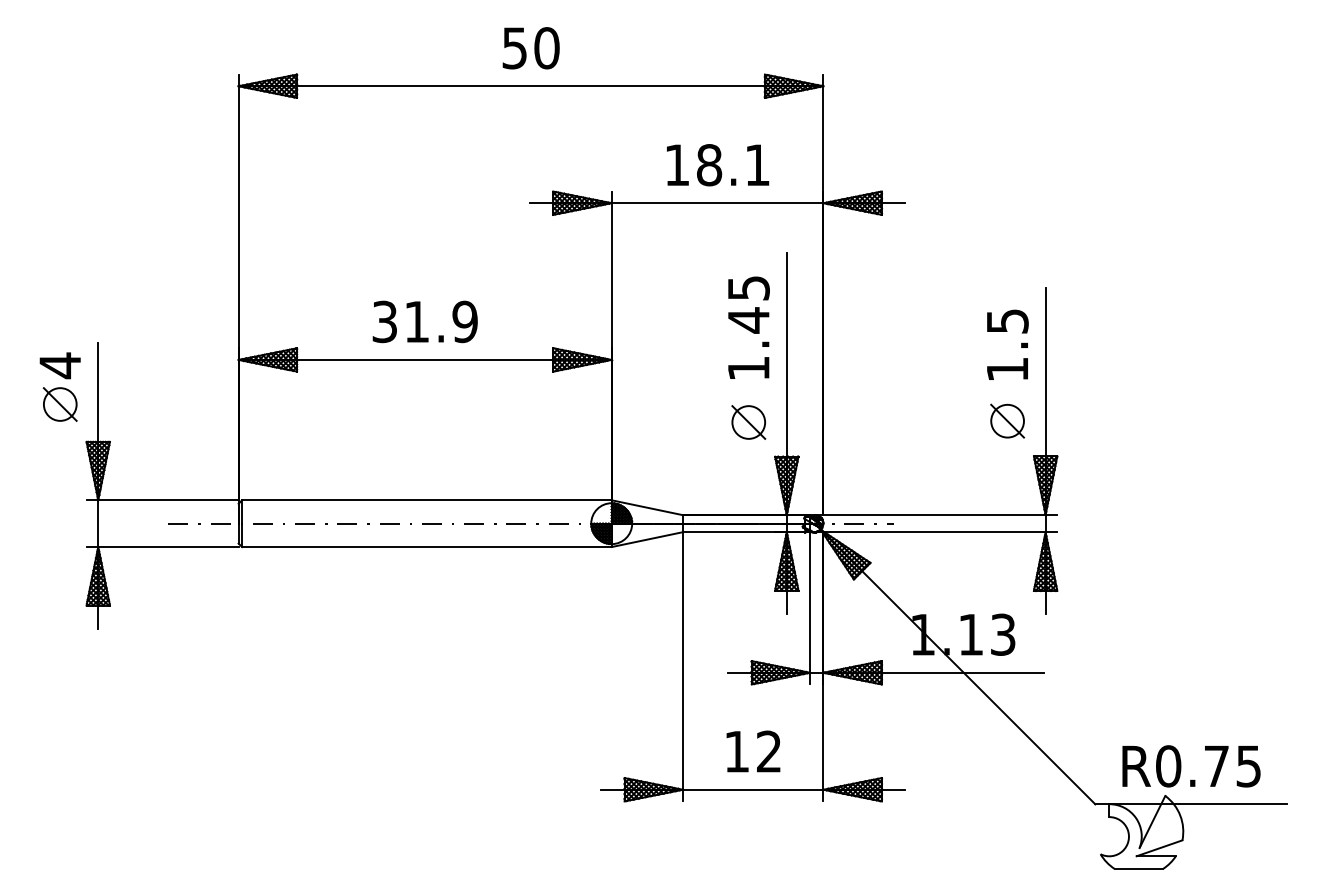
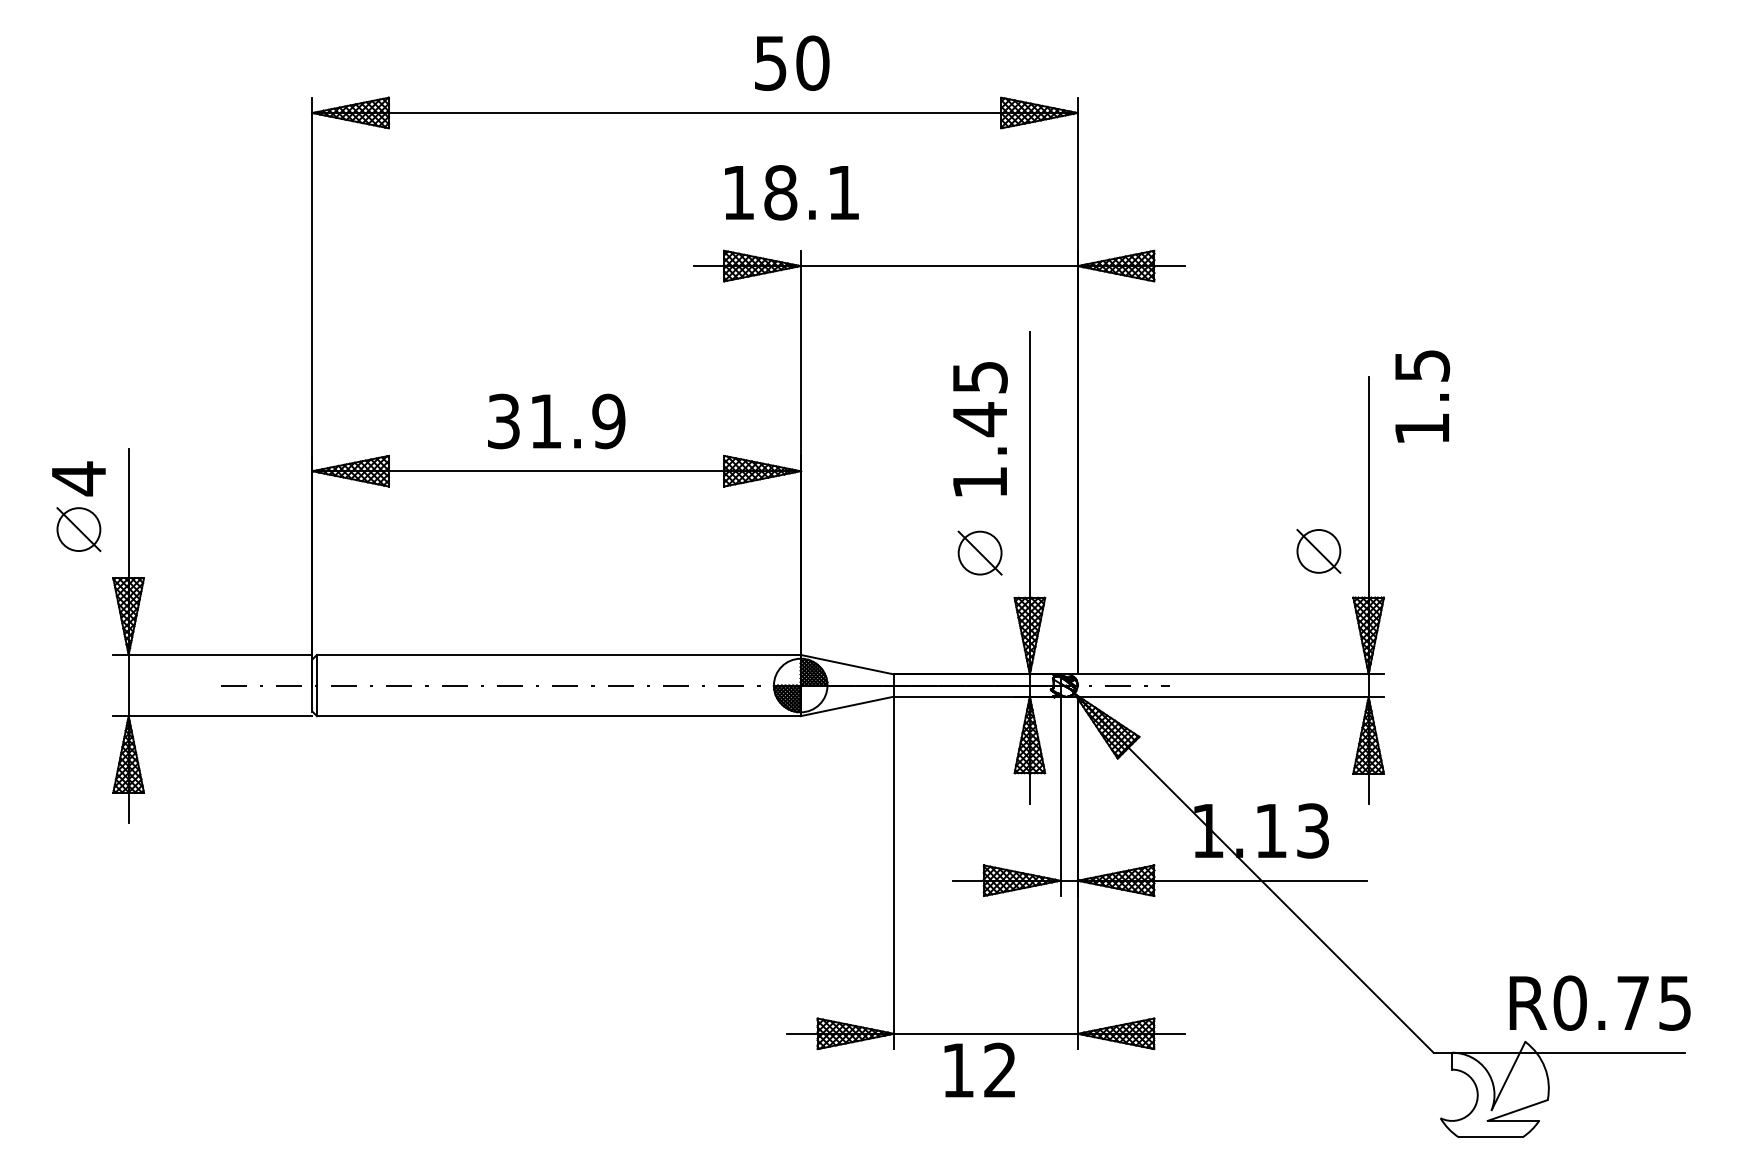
text: (530, 48) -> (791, 63), moved
text: (718, 165) -> (792, 193), moved
text: (1007, 344) -> (1422, 396), moved
text: (753, 751) -> (979, 1070), moved
text: (1191, 766) -> (1600, 1003), moved

